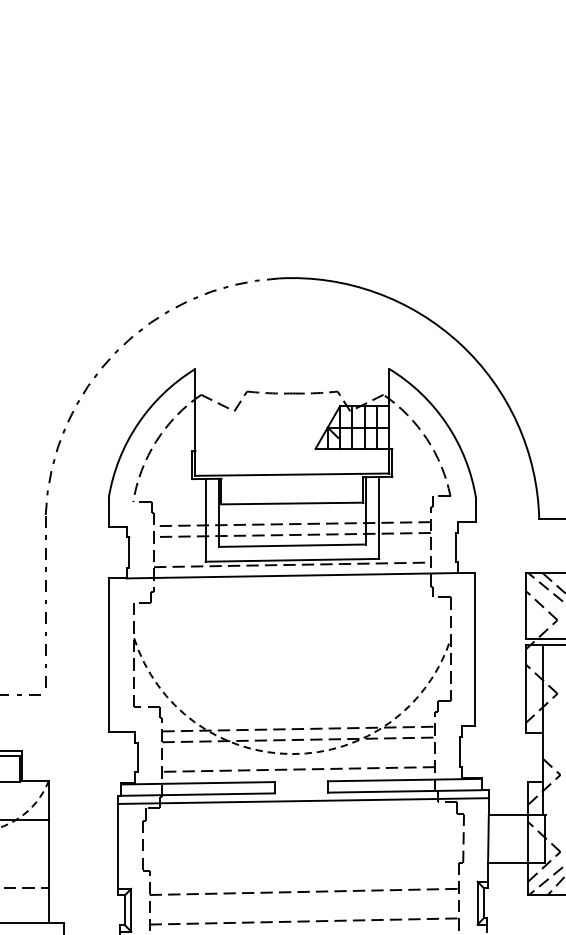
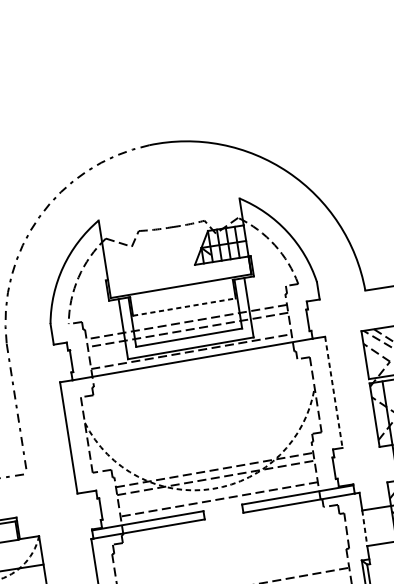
line: (292, 503) -> (184, 307), solid -> dashed
line: (475, 649) -> (333, 392), solid -> dashed
line: (303, 800) -> (226, 521), removed
line: (488, 839) -> (364, 528), solid -> dashed

